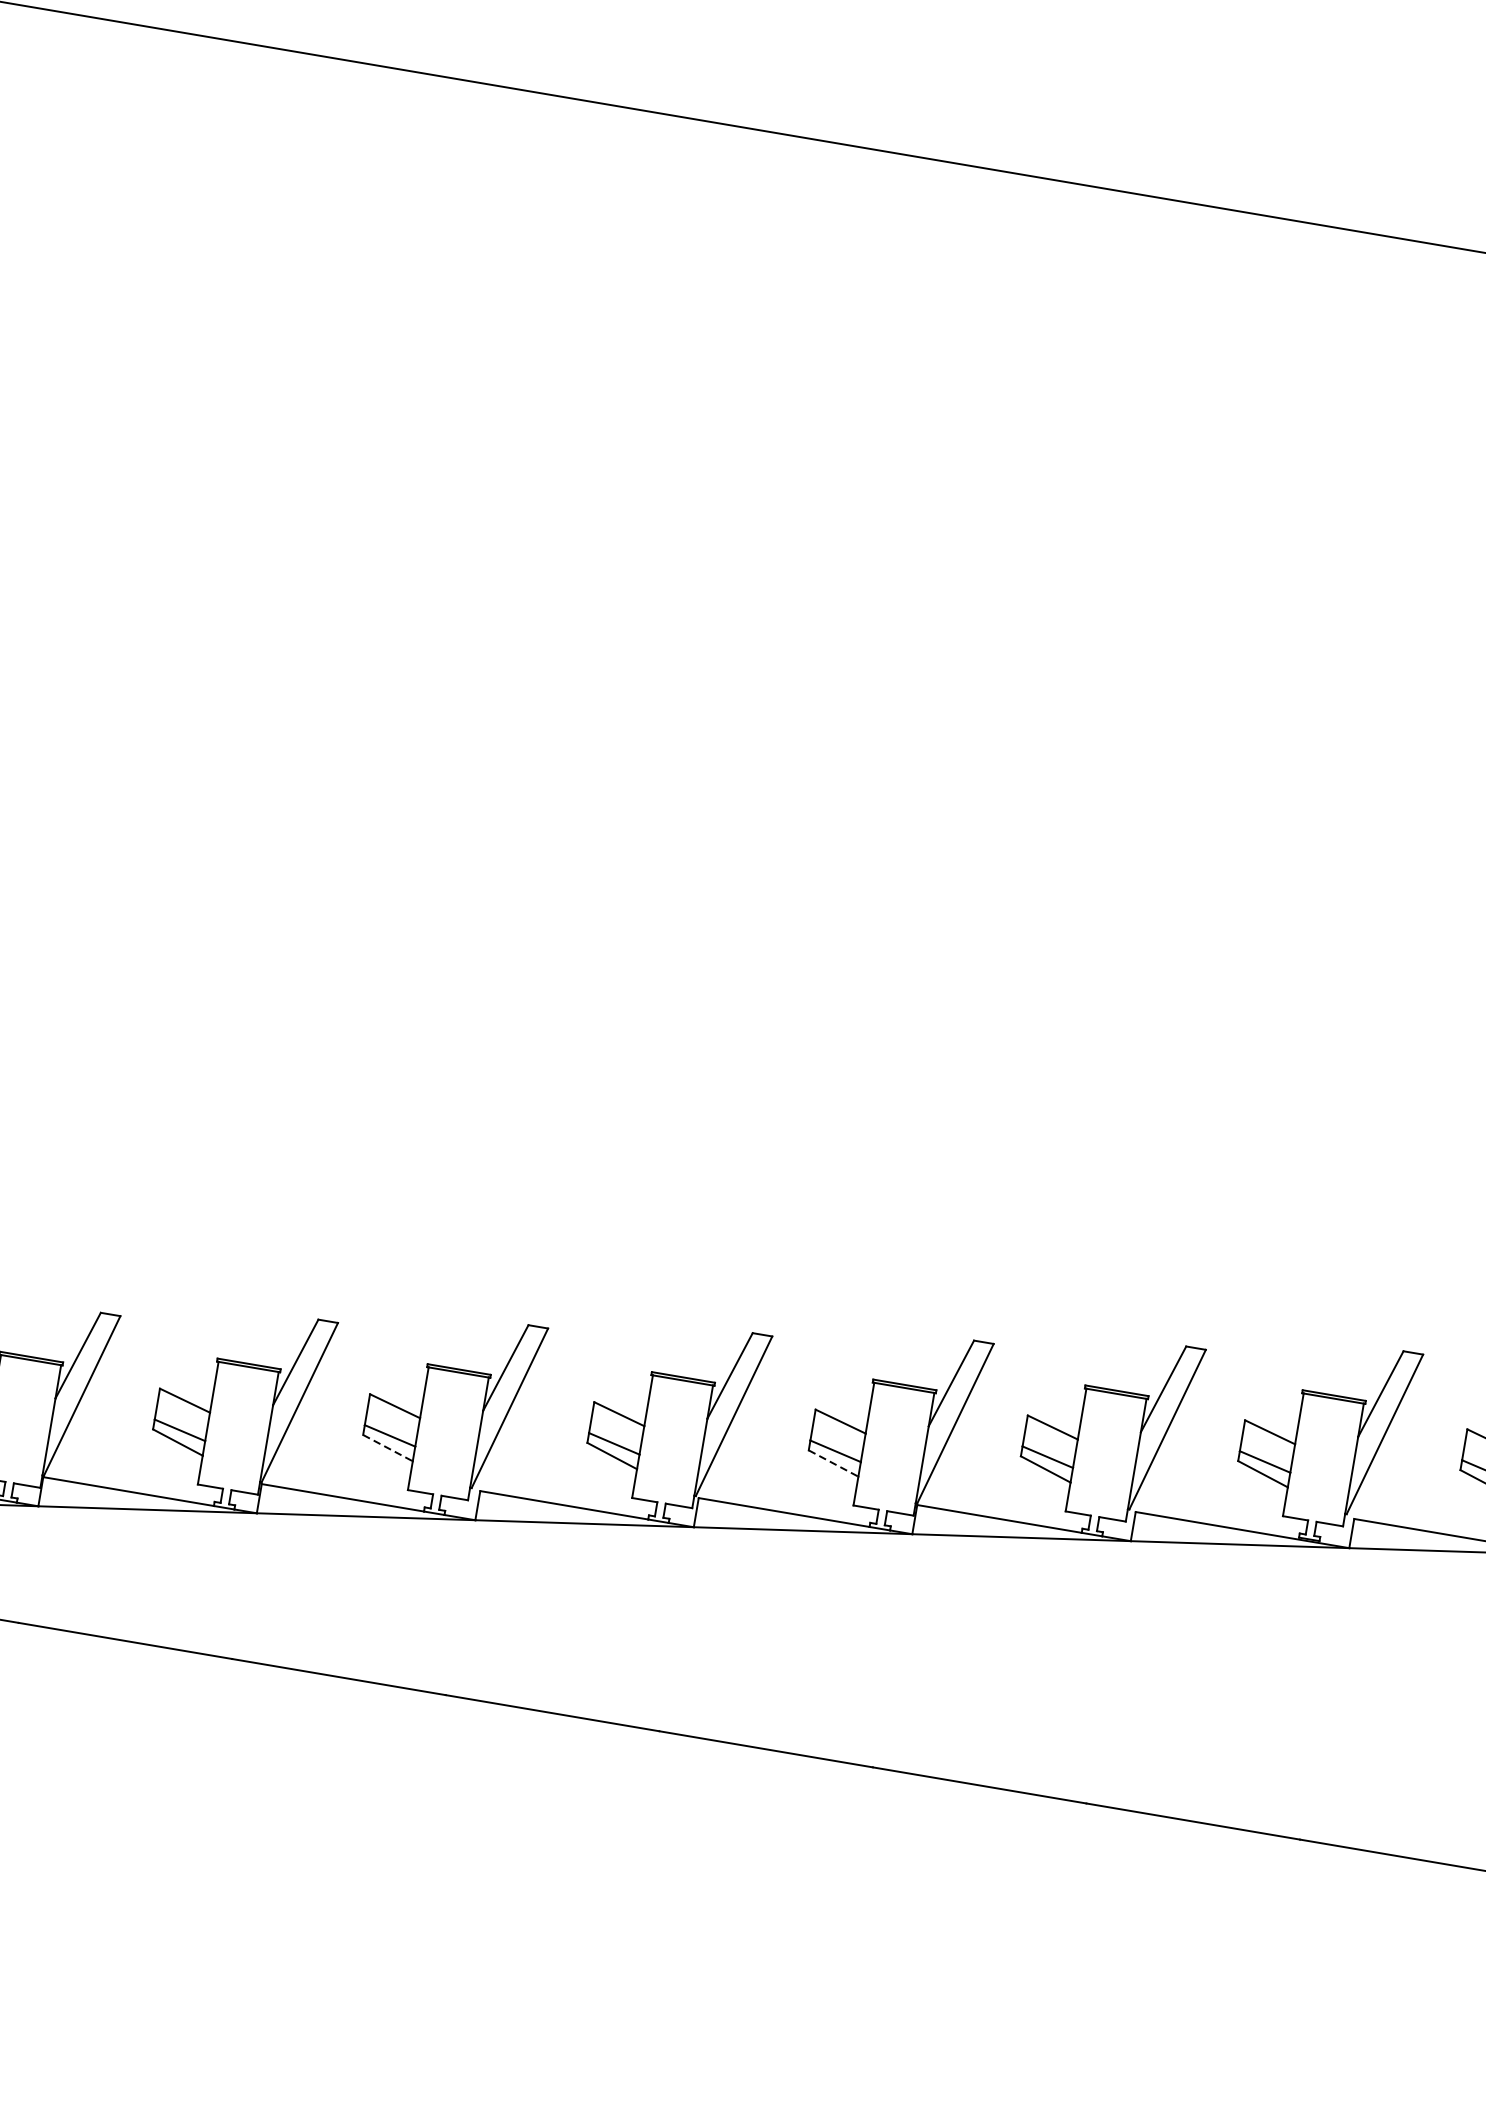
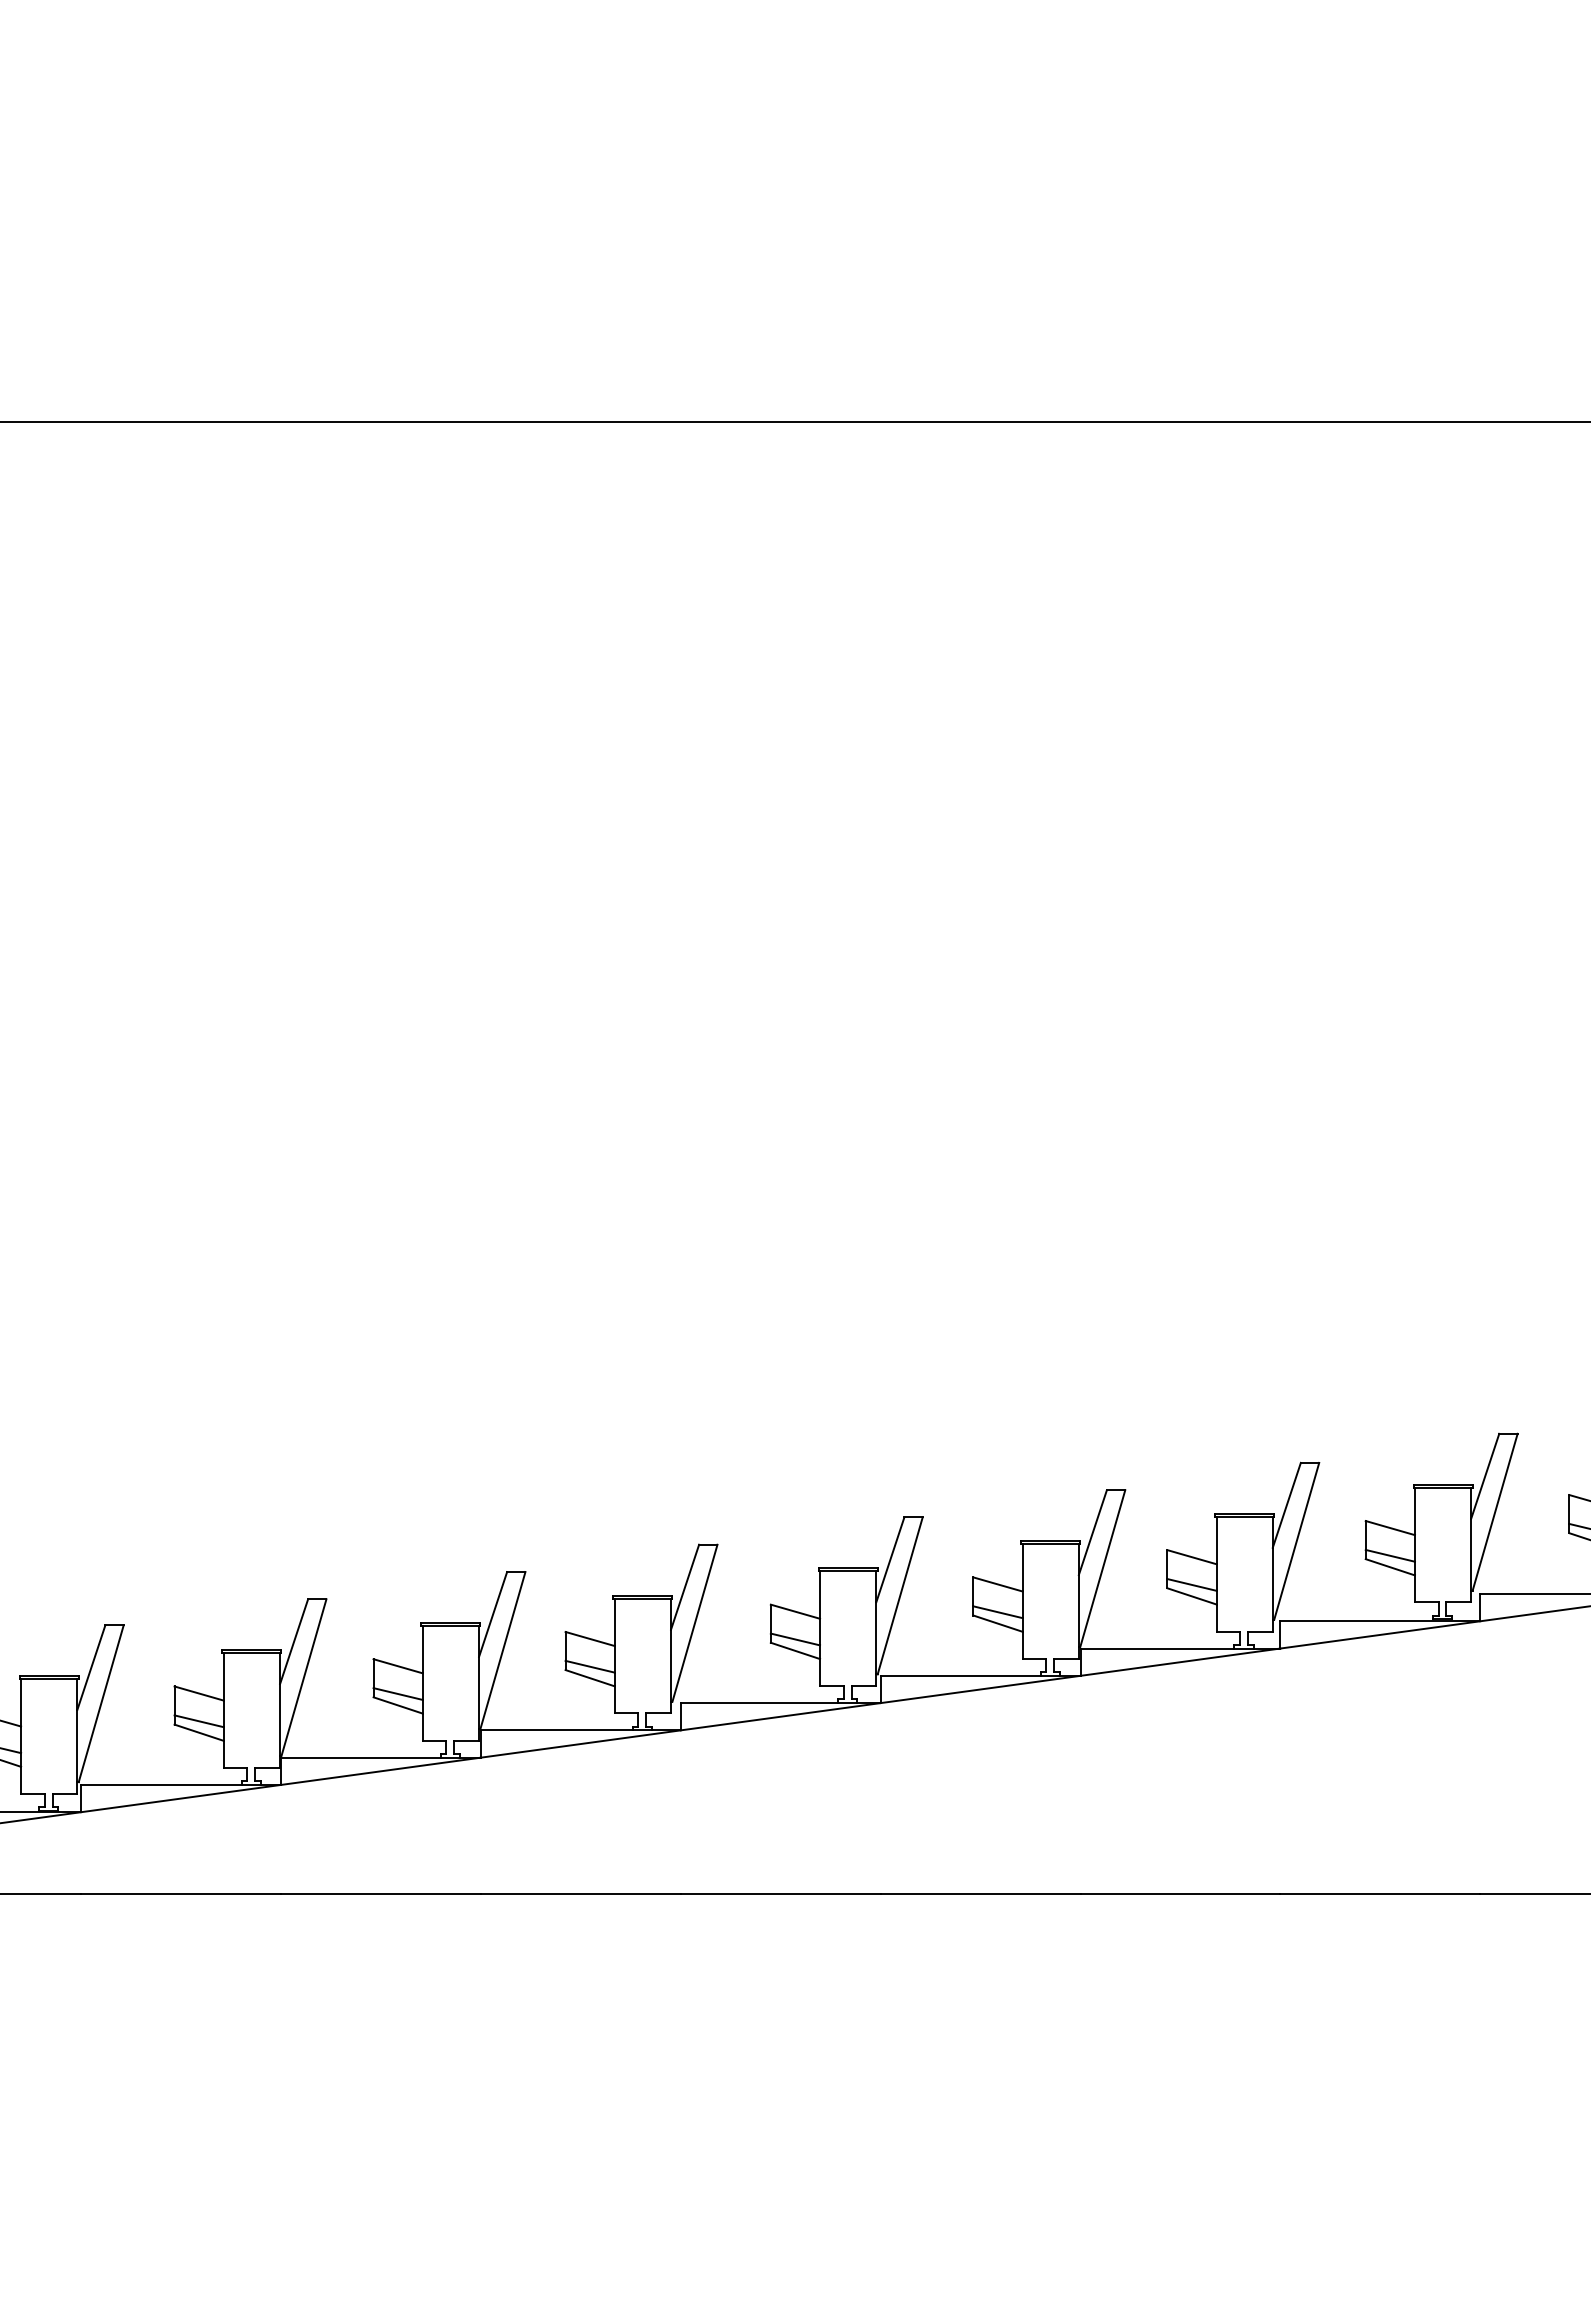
line: (388, 1448) -> (590, 1678), dashed -> solid
line: (833, 1463) -> (997, 1623), dashed -> solid

